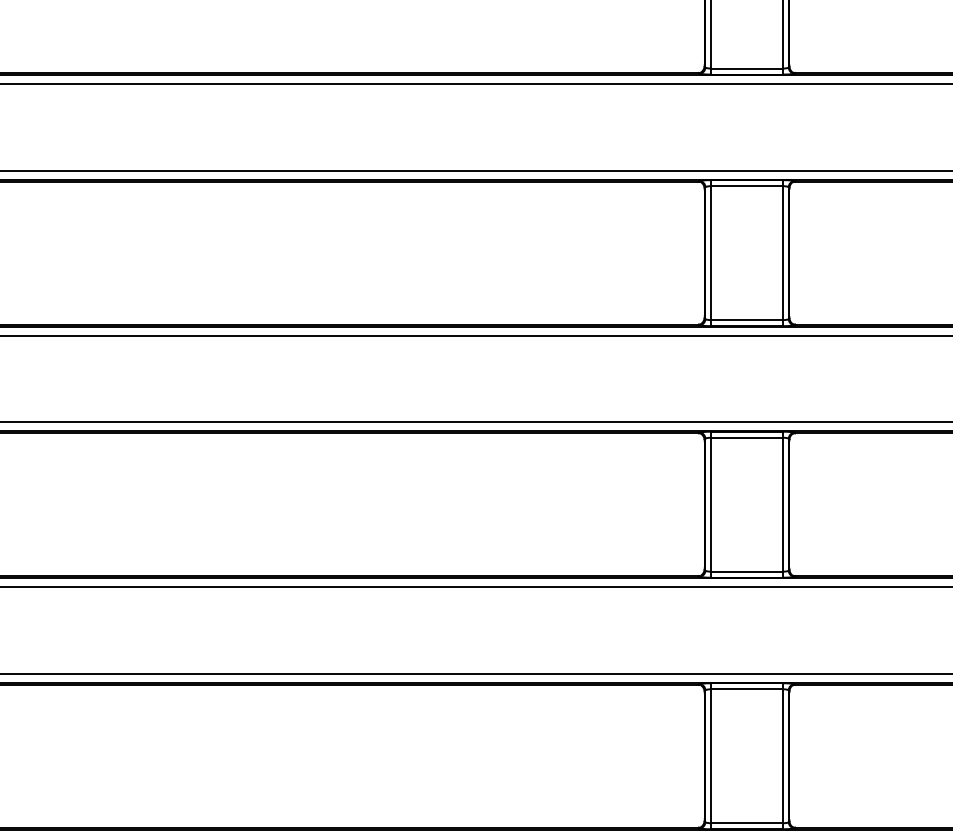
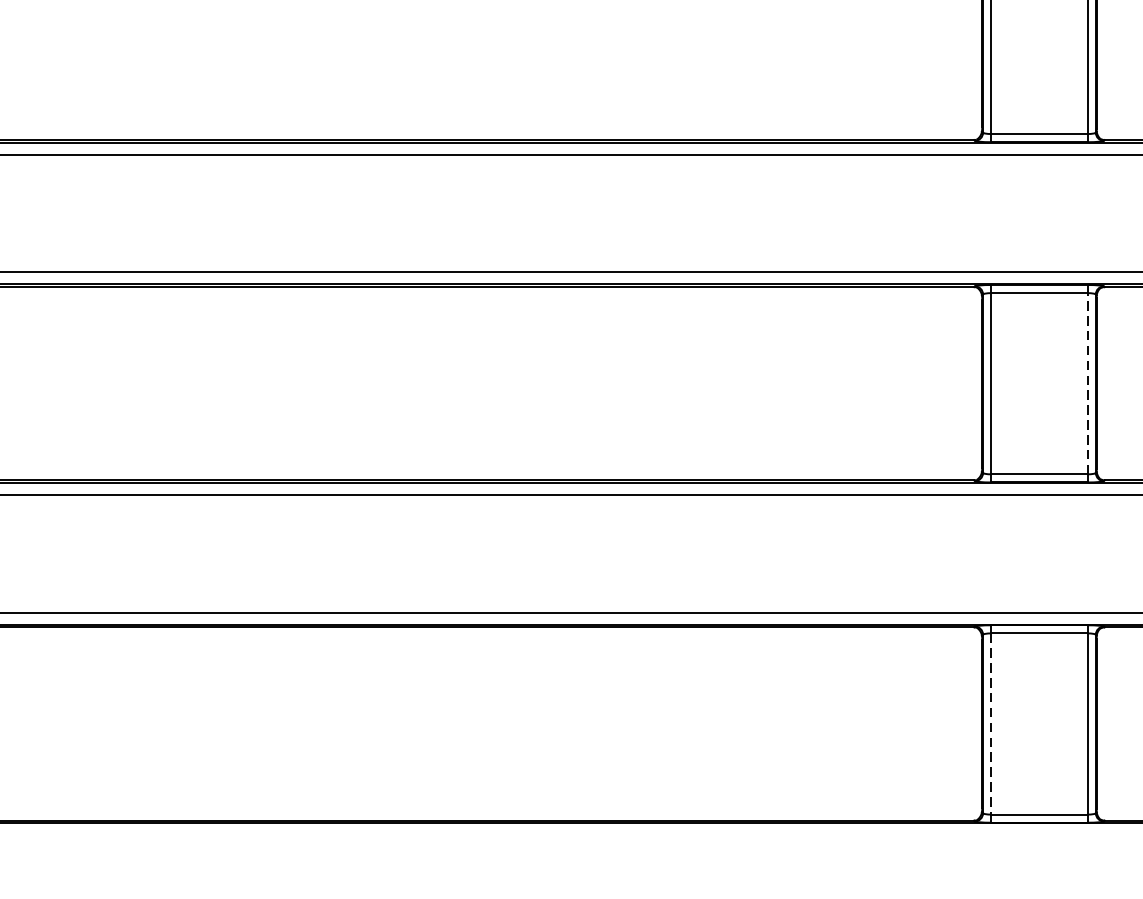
line: (782, 504) -> (1087, 383), solid -> dashed
line: (711, 756) -> (991, 724), solid -> dashed

